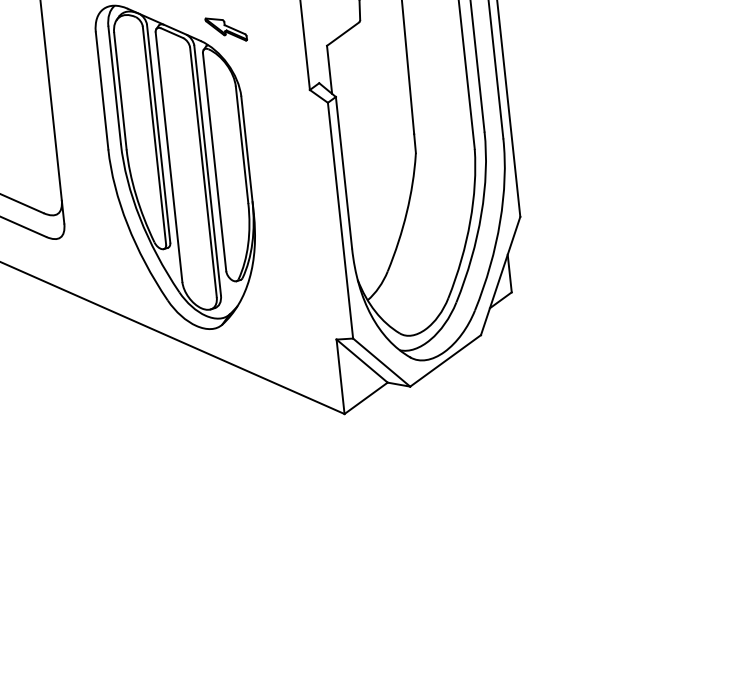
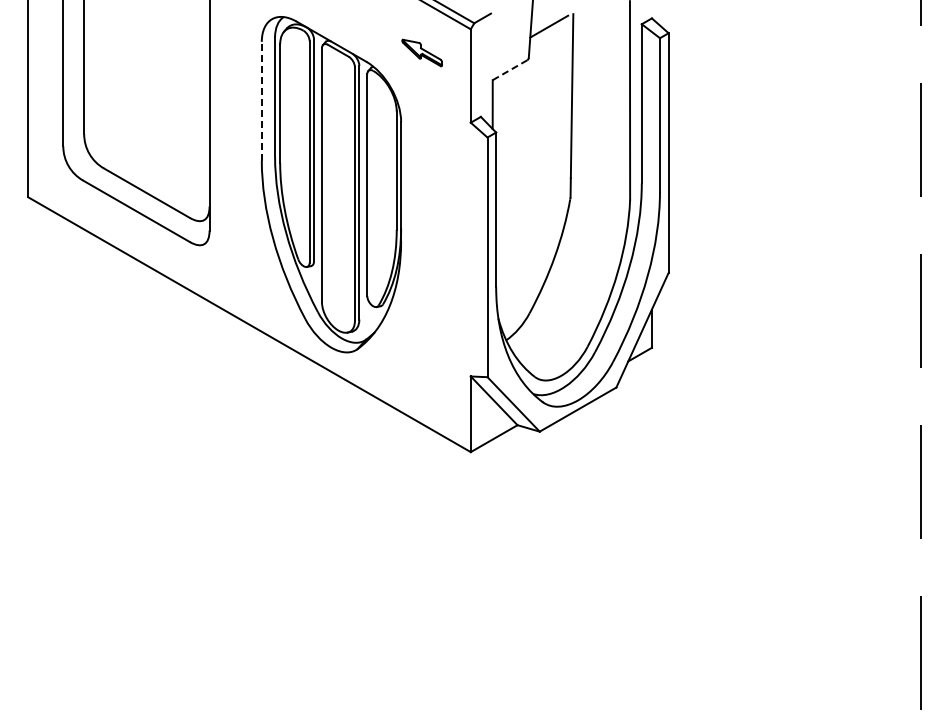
part: (225, 29) -> (421, 52), moved
line: (343, 33) -> (510, 69), solid -> dashed
line: (101, 90) -> (261, 100), solid -> dashed

